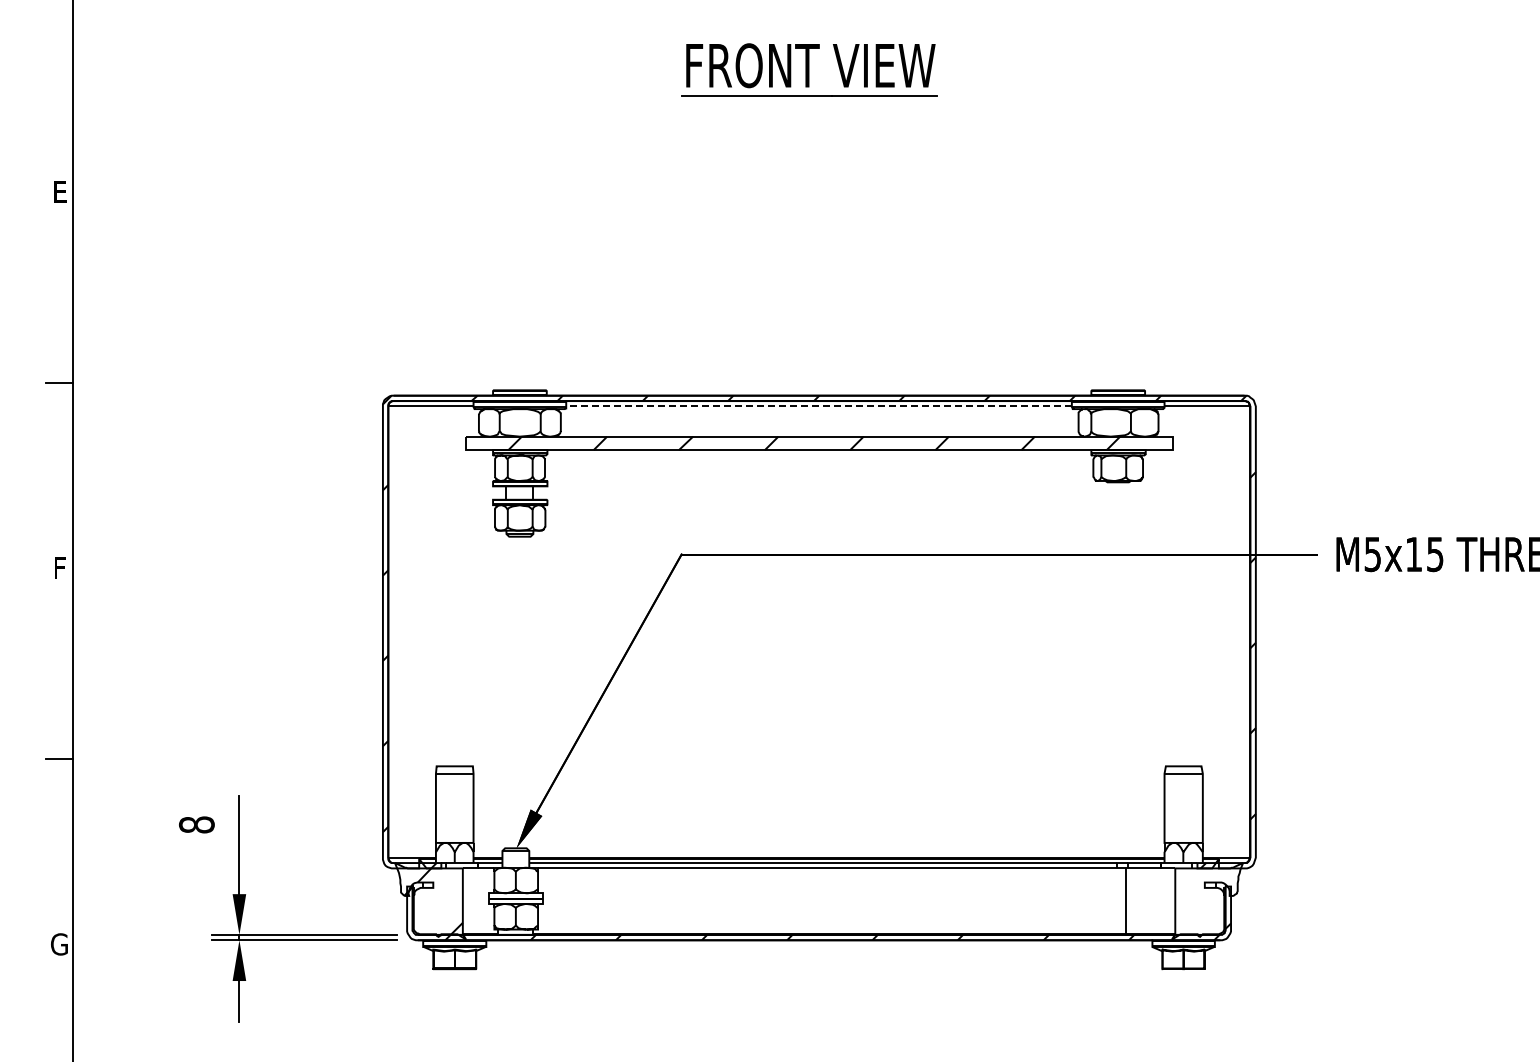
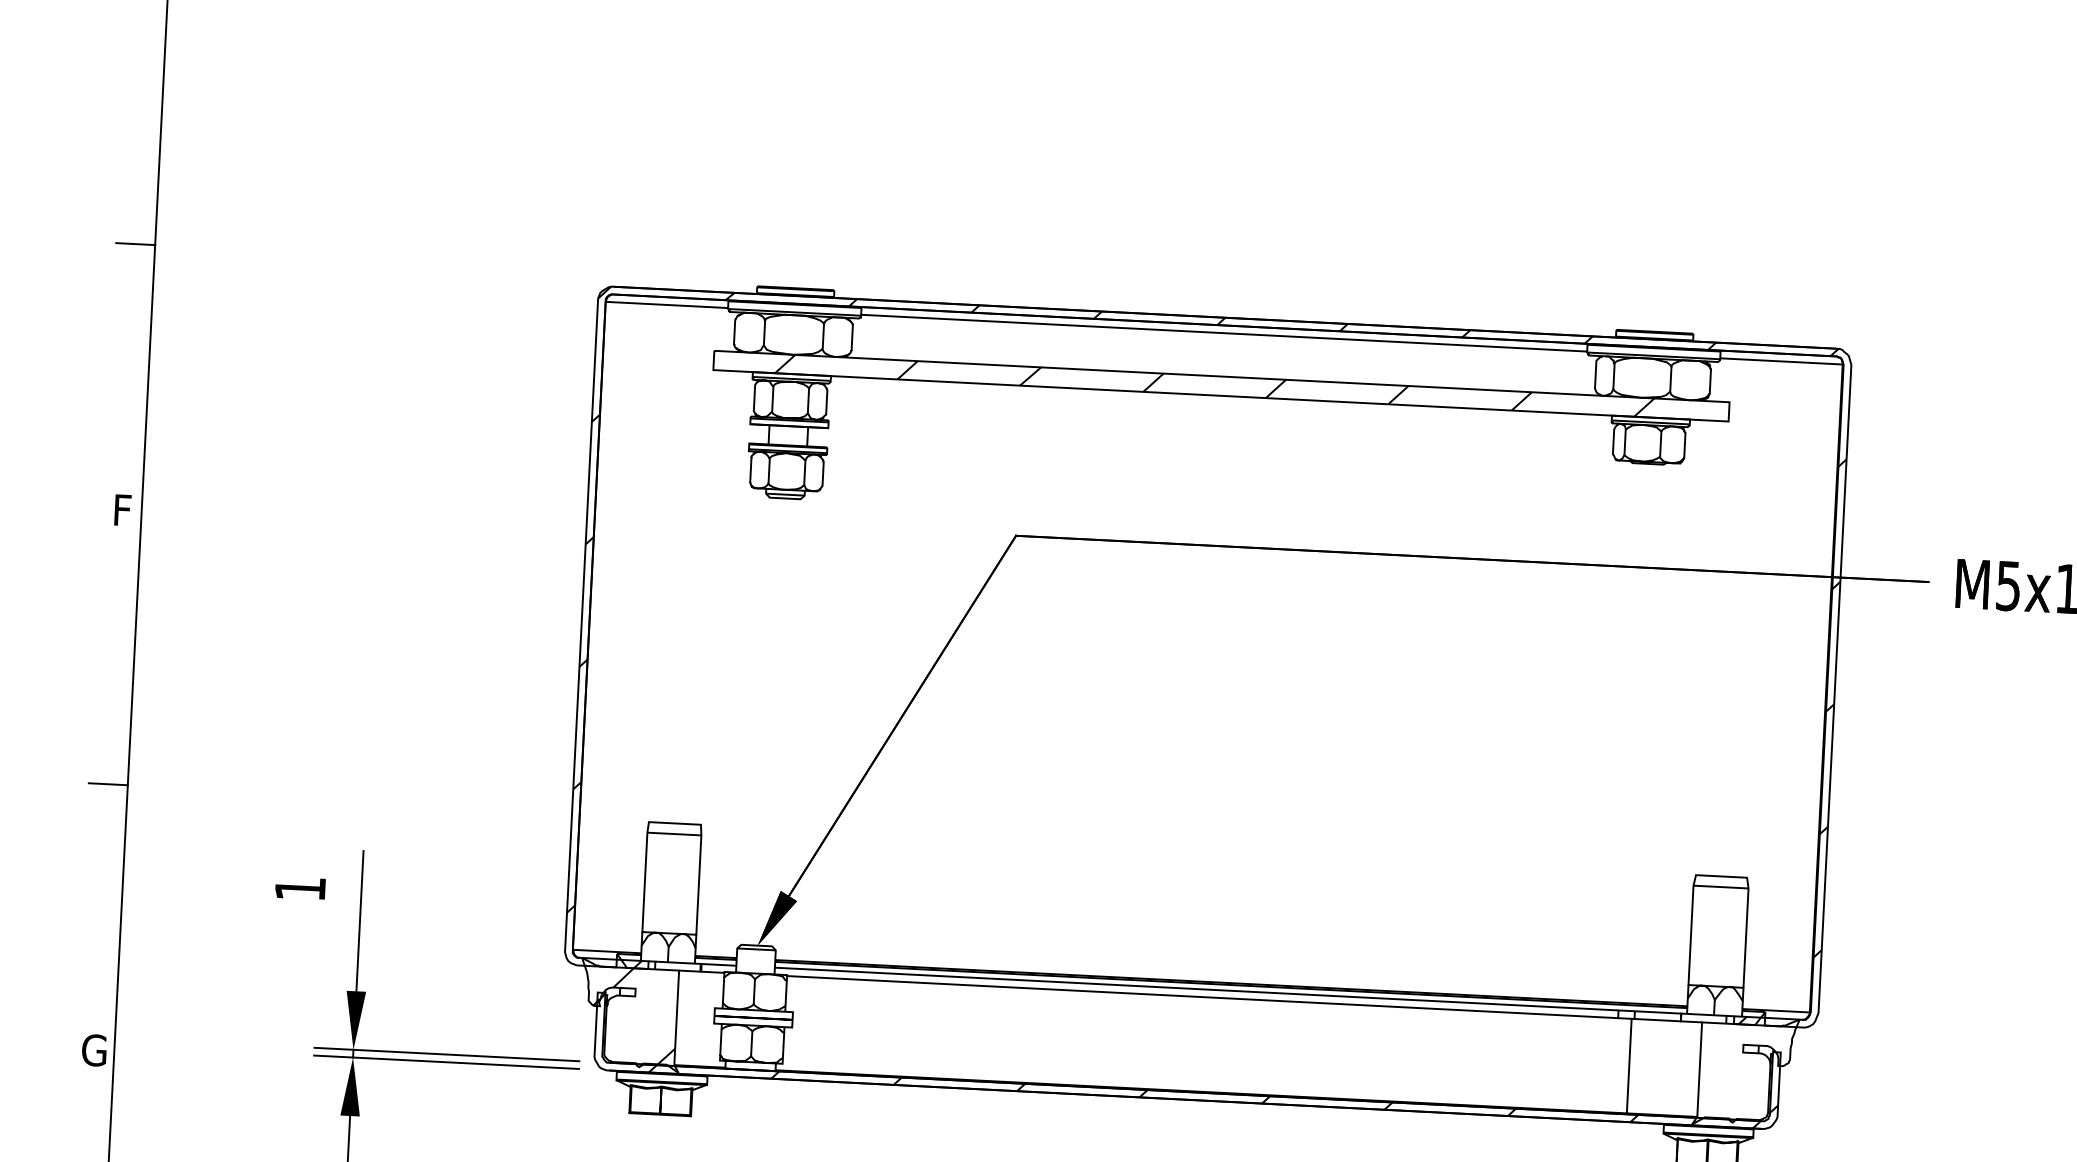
line: (819, 406) -> (1224, 333), dashed -> solid
text: (196, 824) -> (299, 888), 8 -> 1

